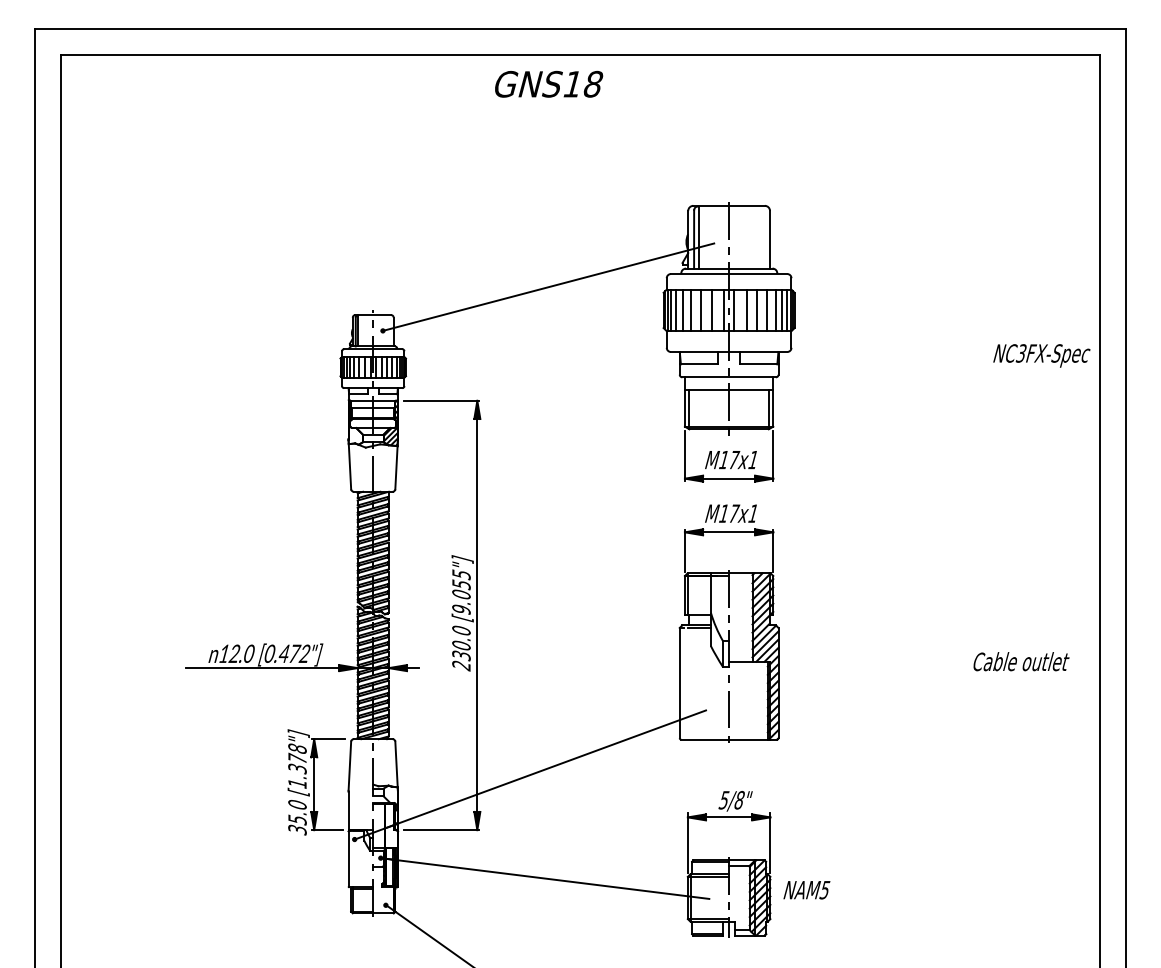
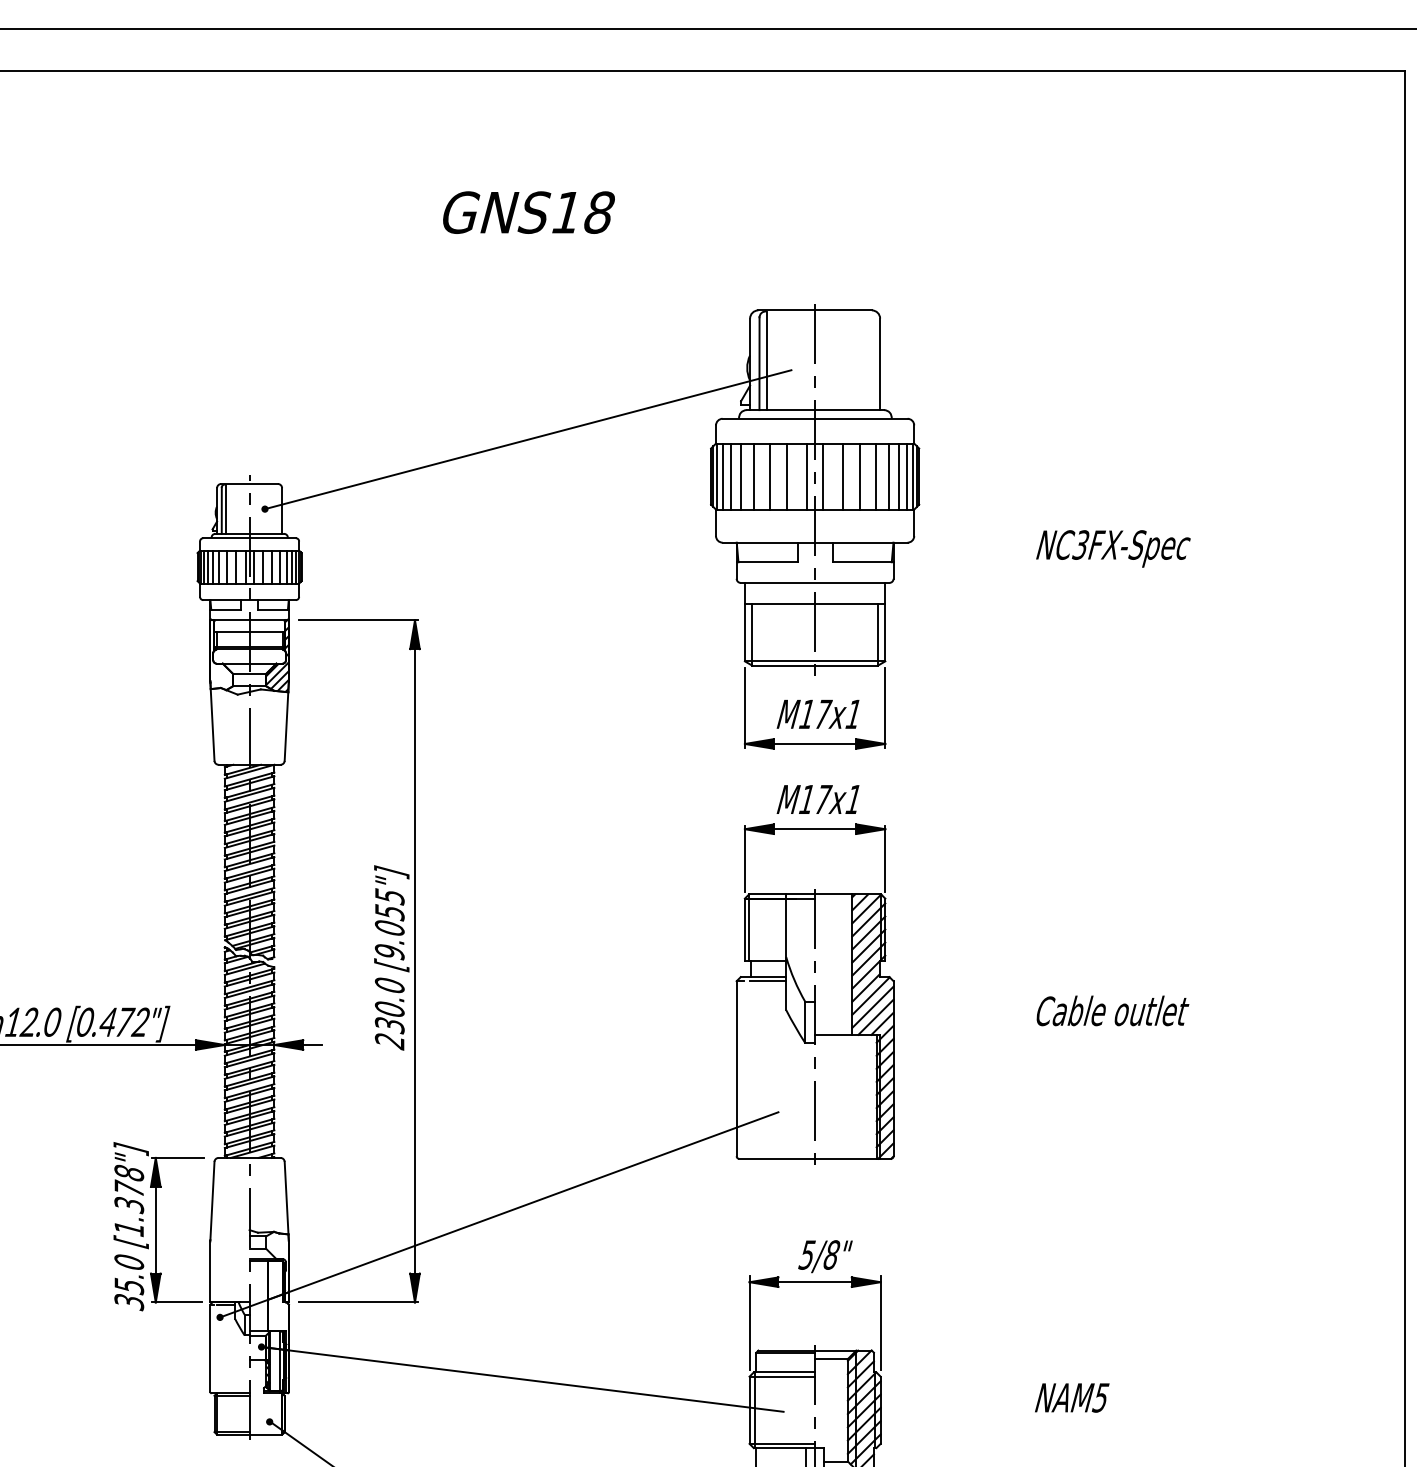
text: (549, 83) -> (529, 211), moved
text: (1041, 355) -> (1112, 548), moved
text: (1021, 661) -> (1112, 1010), moved
text: (806, 890) -> (1071, 1398), moved

